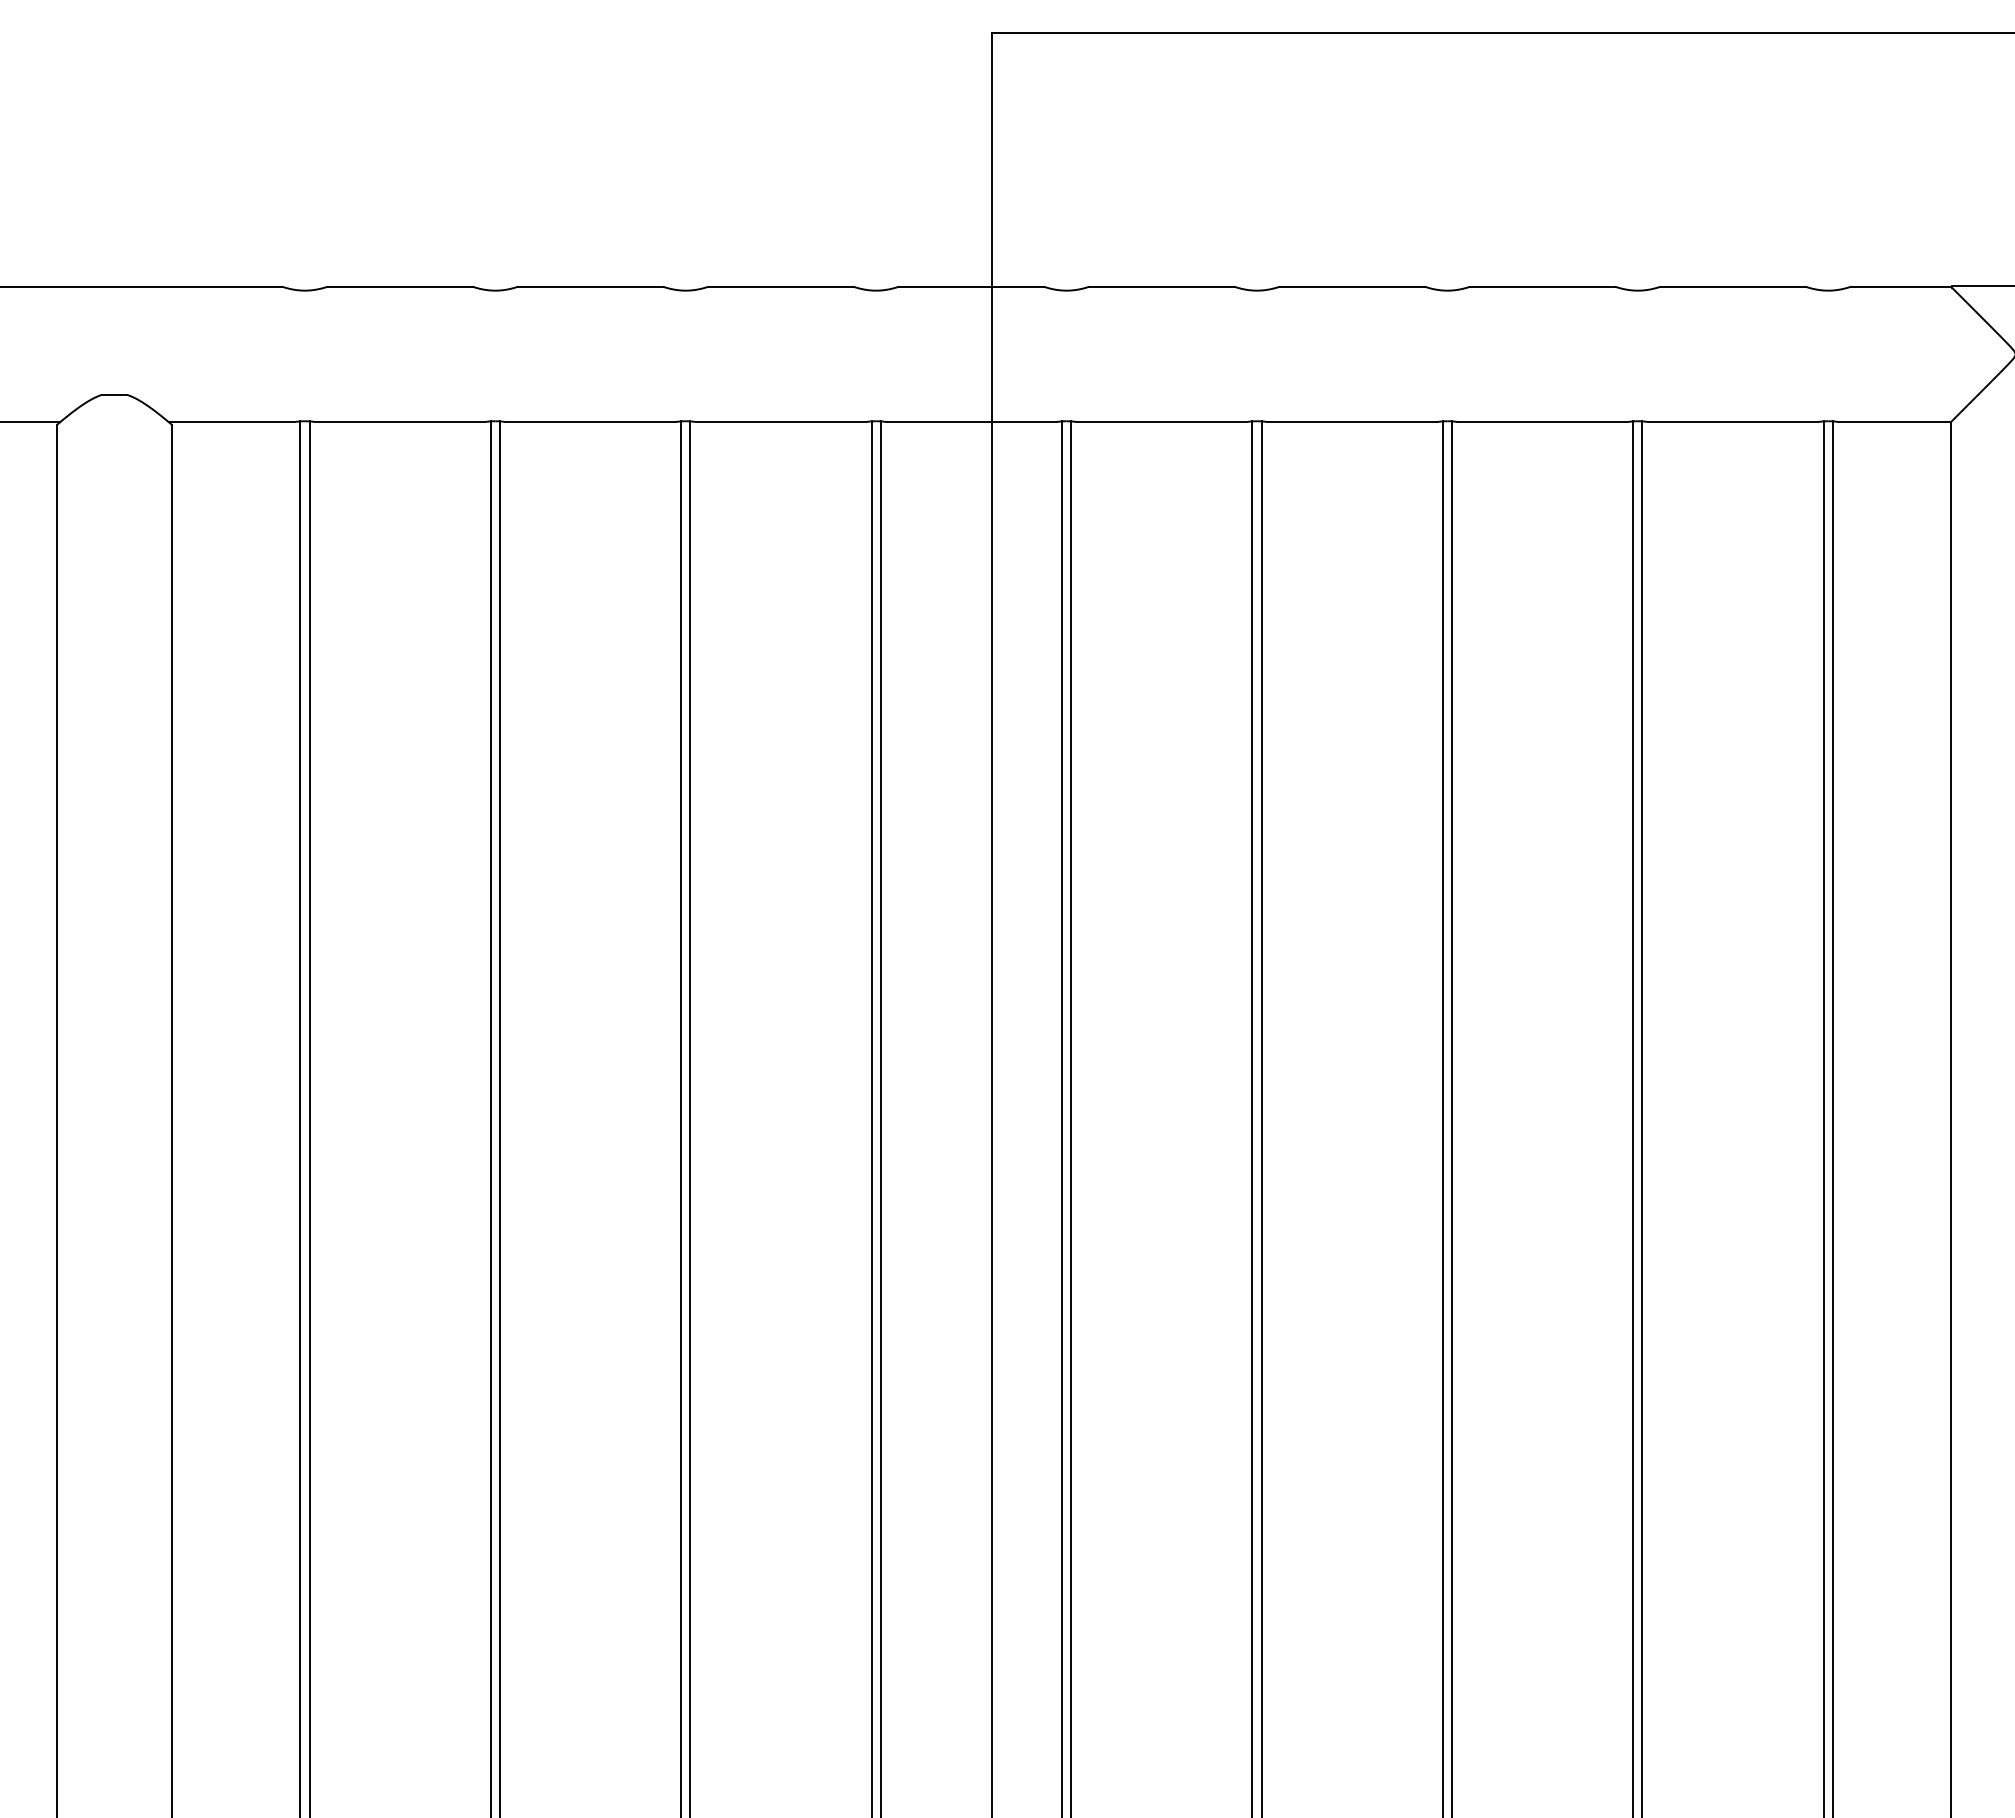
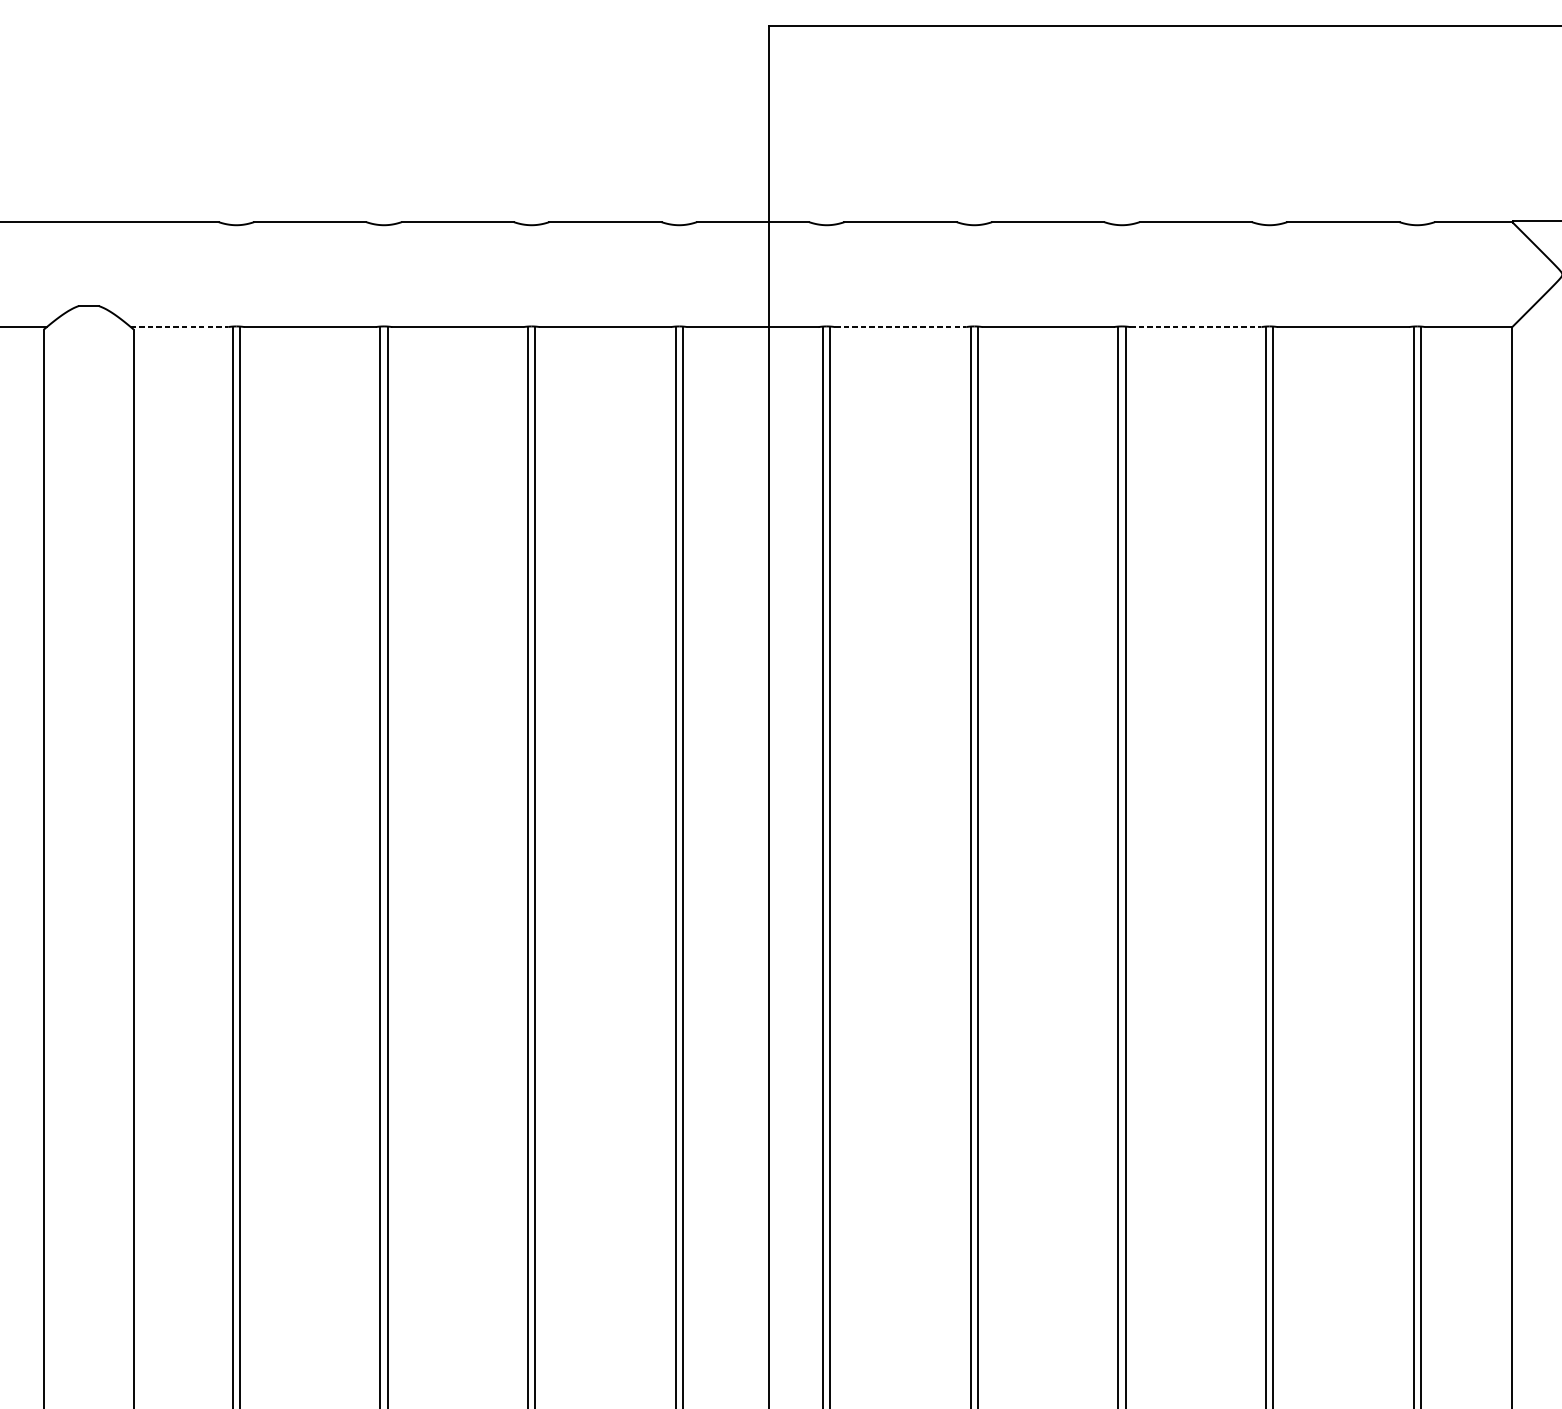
line: (231, 422) -> (179, 327), solid -> dashed
line: (1161, 422) -> (900, 327), solid -> dashed
line: (1542, 422) -> (1195, 327), solid -> dashed

